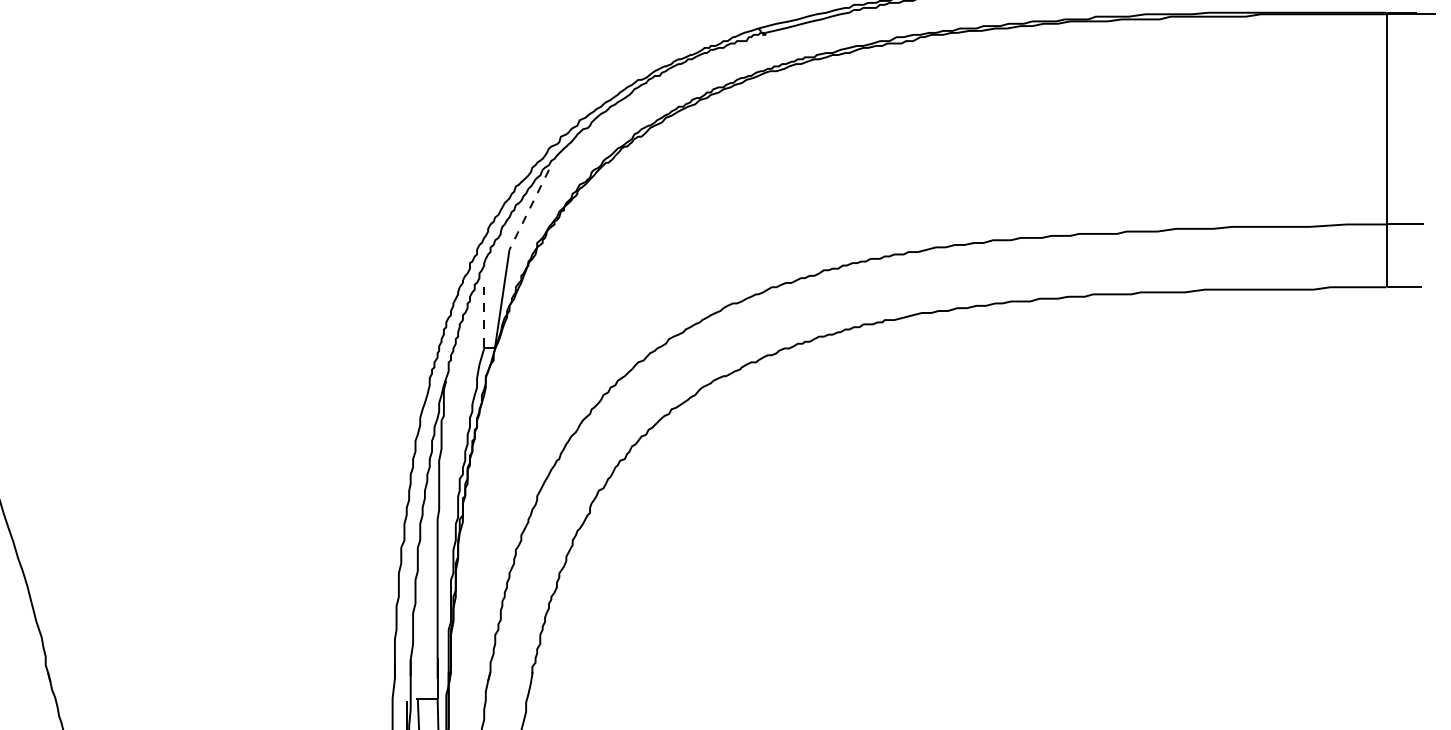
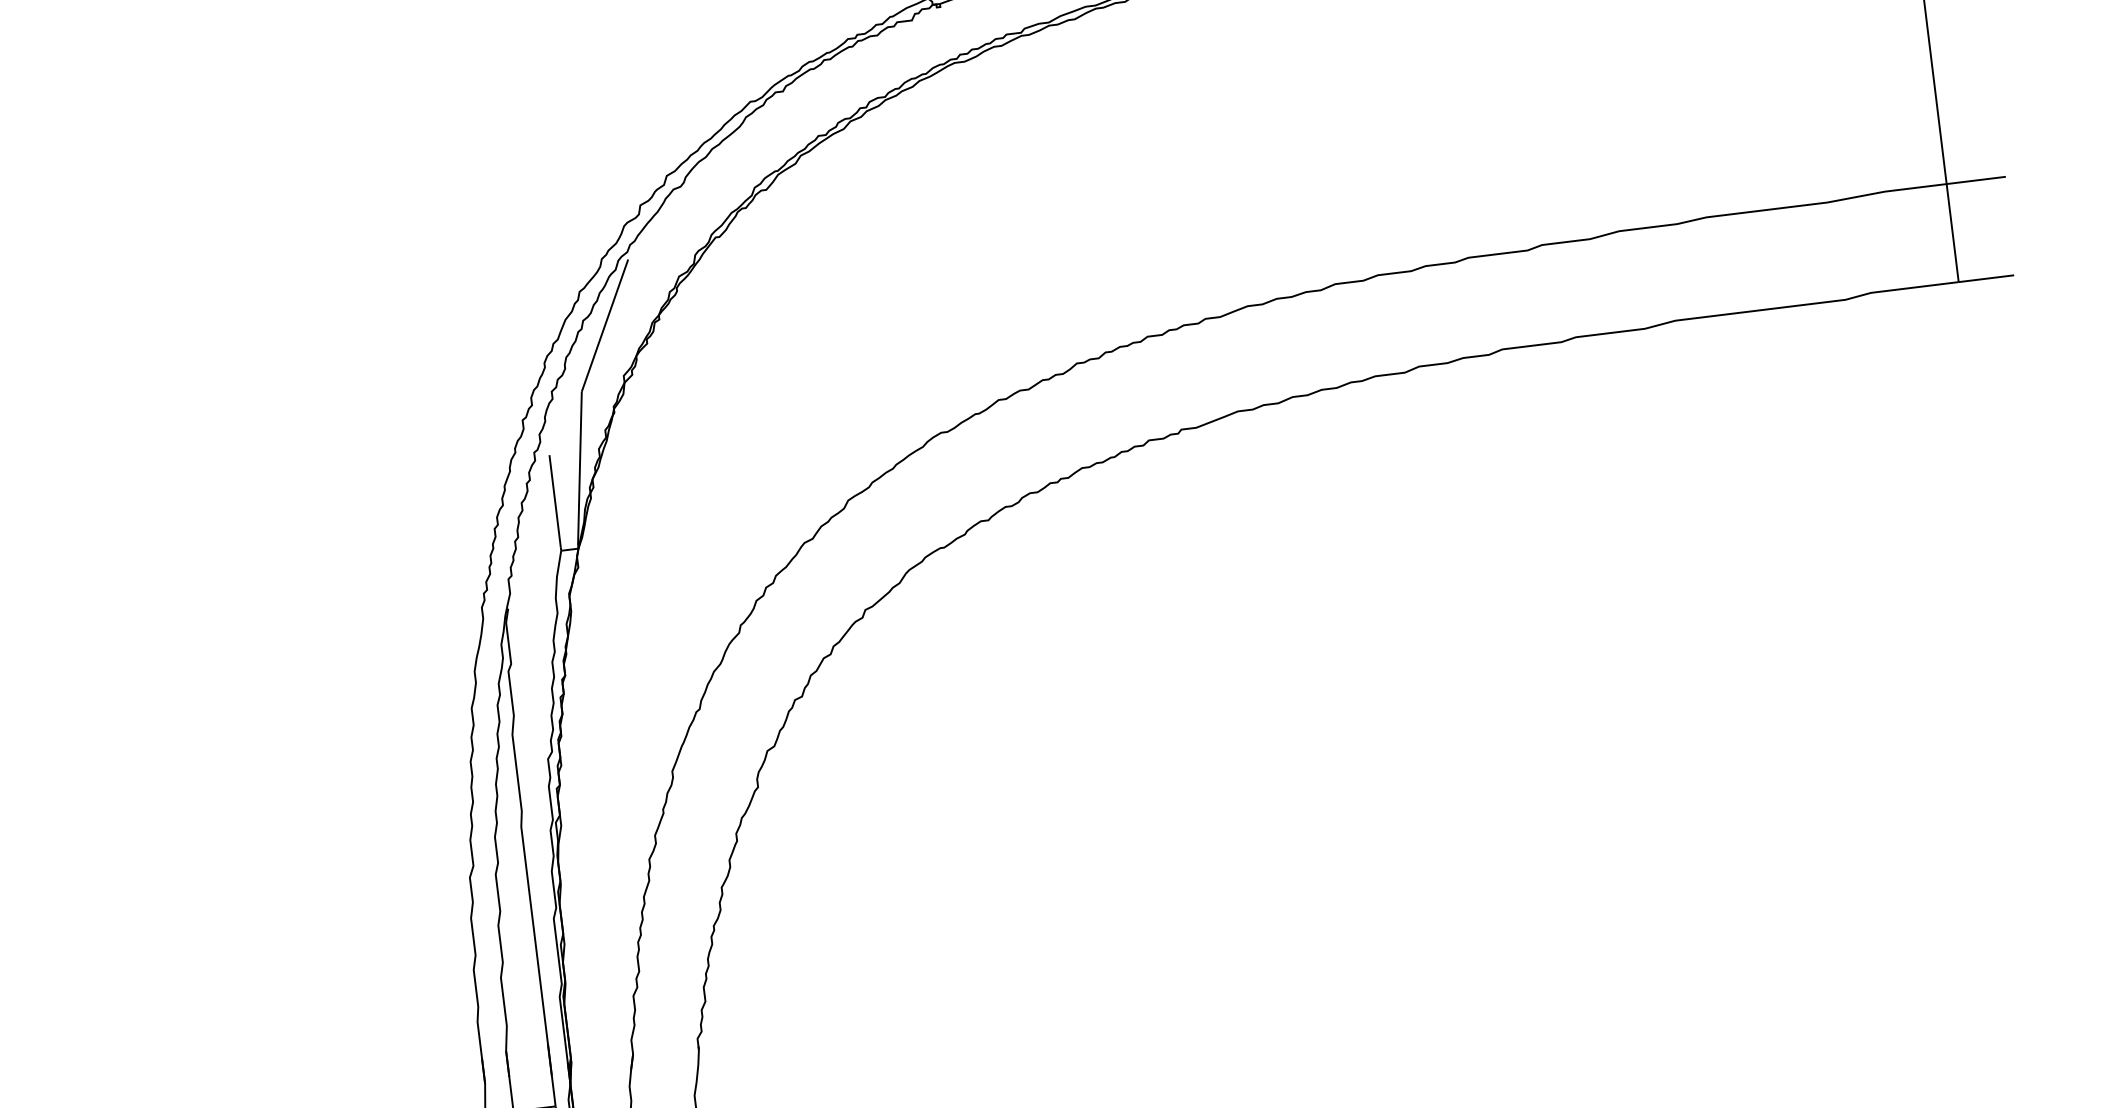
line: (529, 209) -> (605, 325), dashed -> solid
line: (484, 316) -> (555, 500), dashed -> solid

